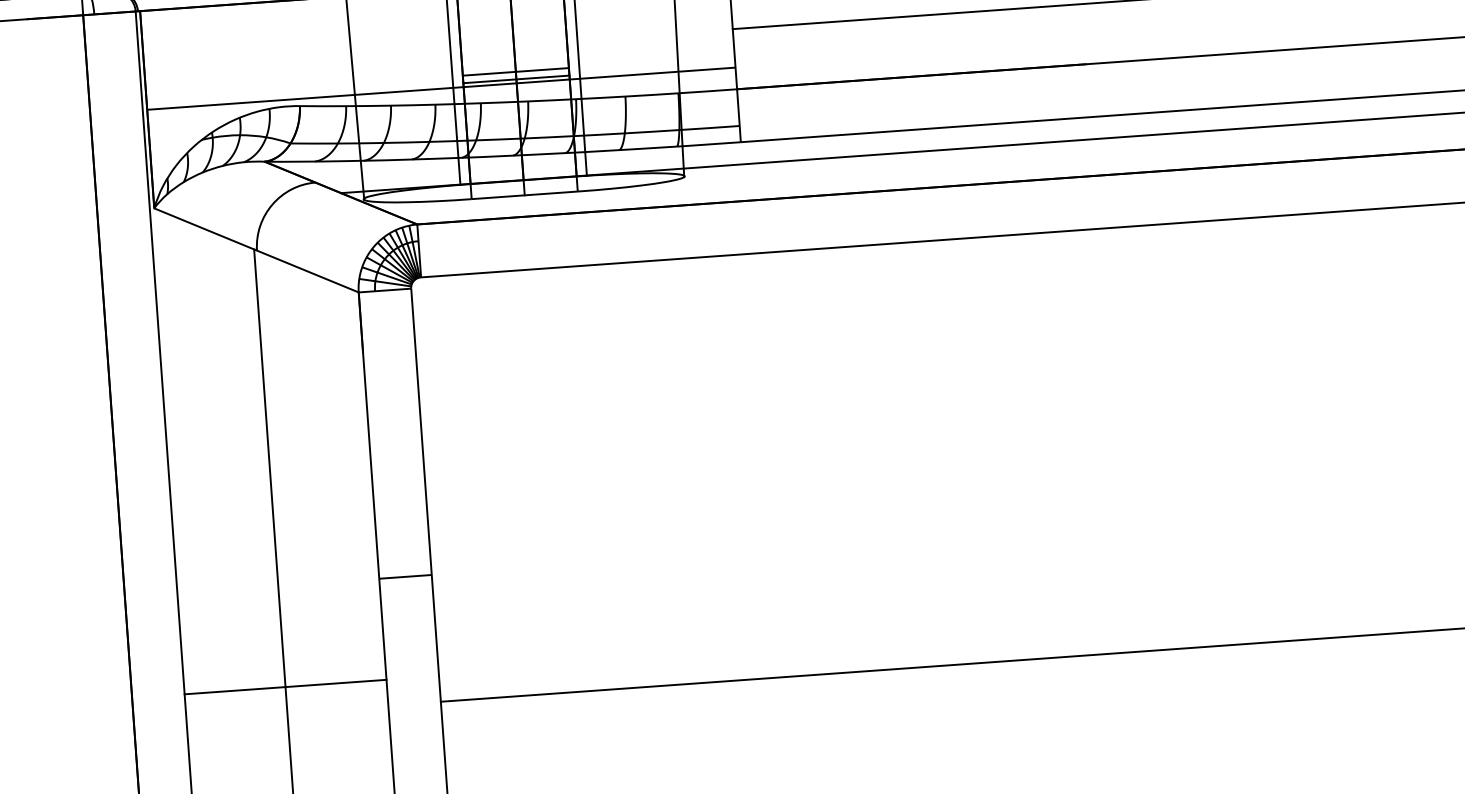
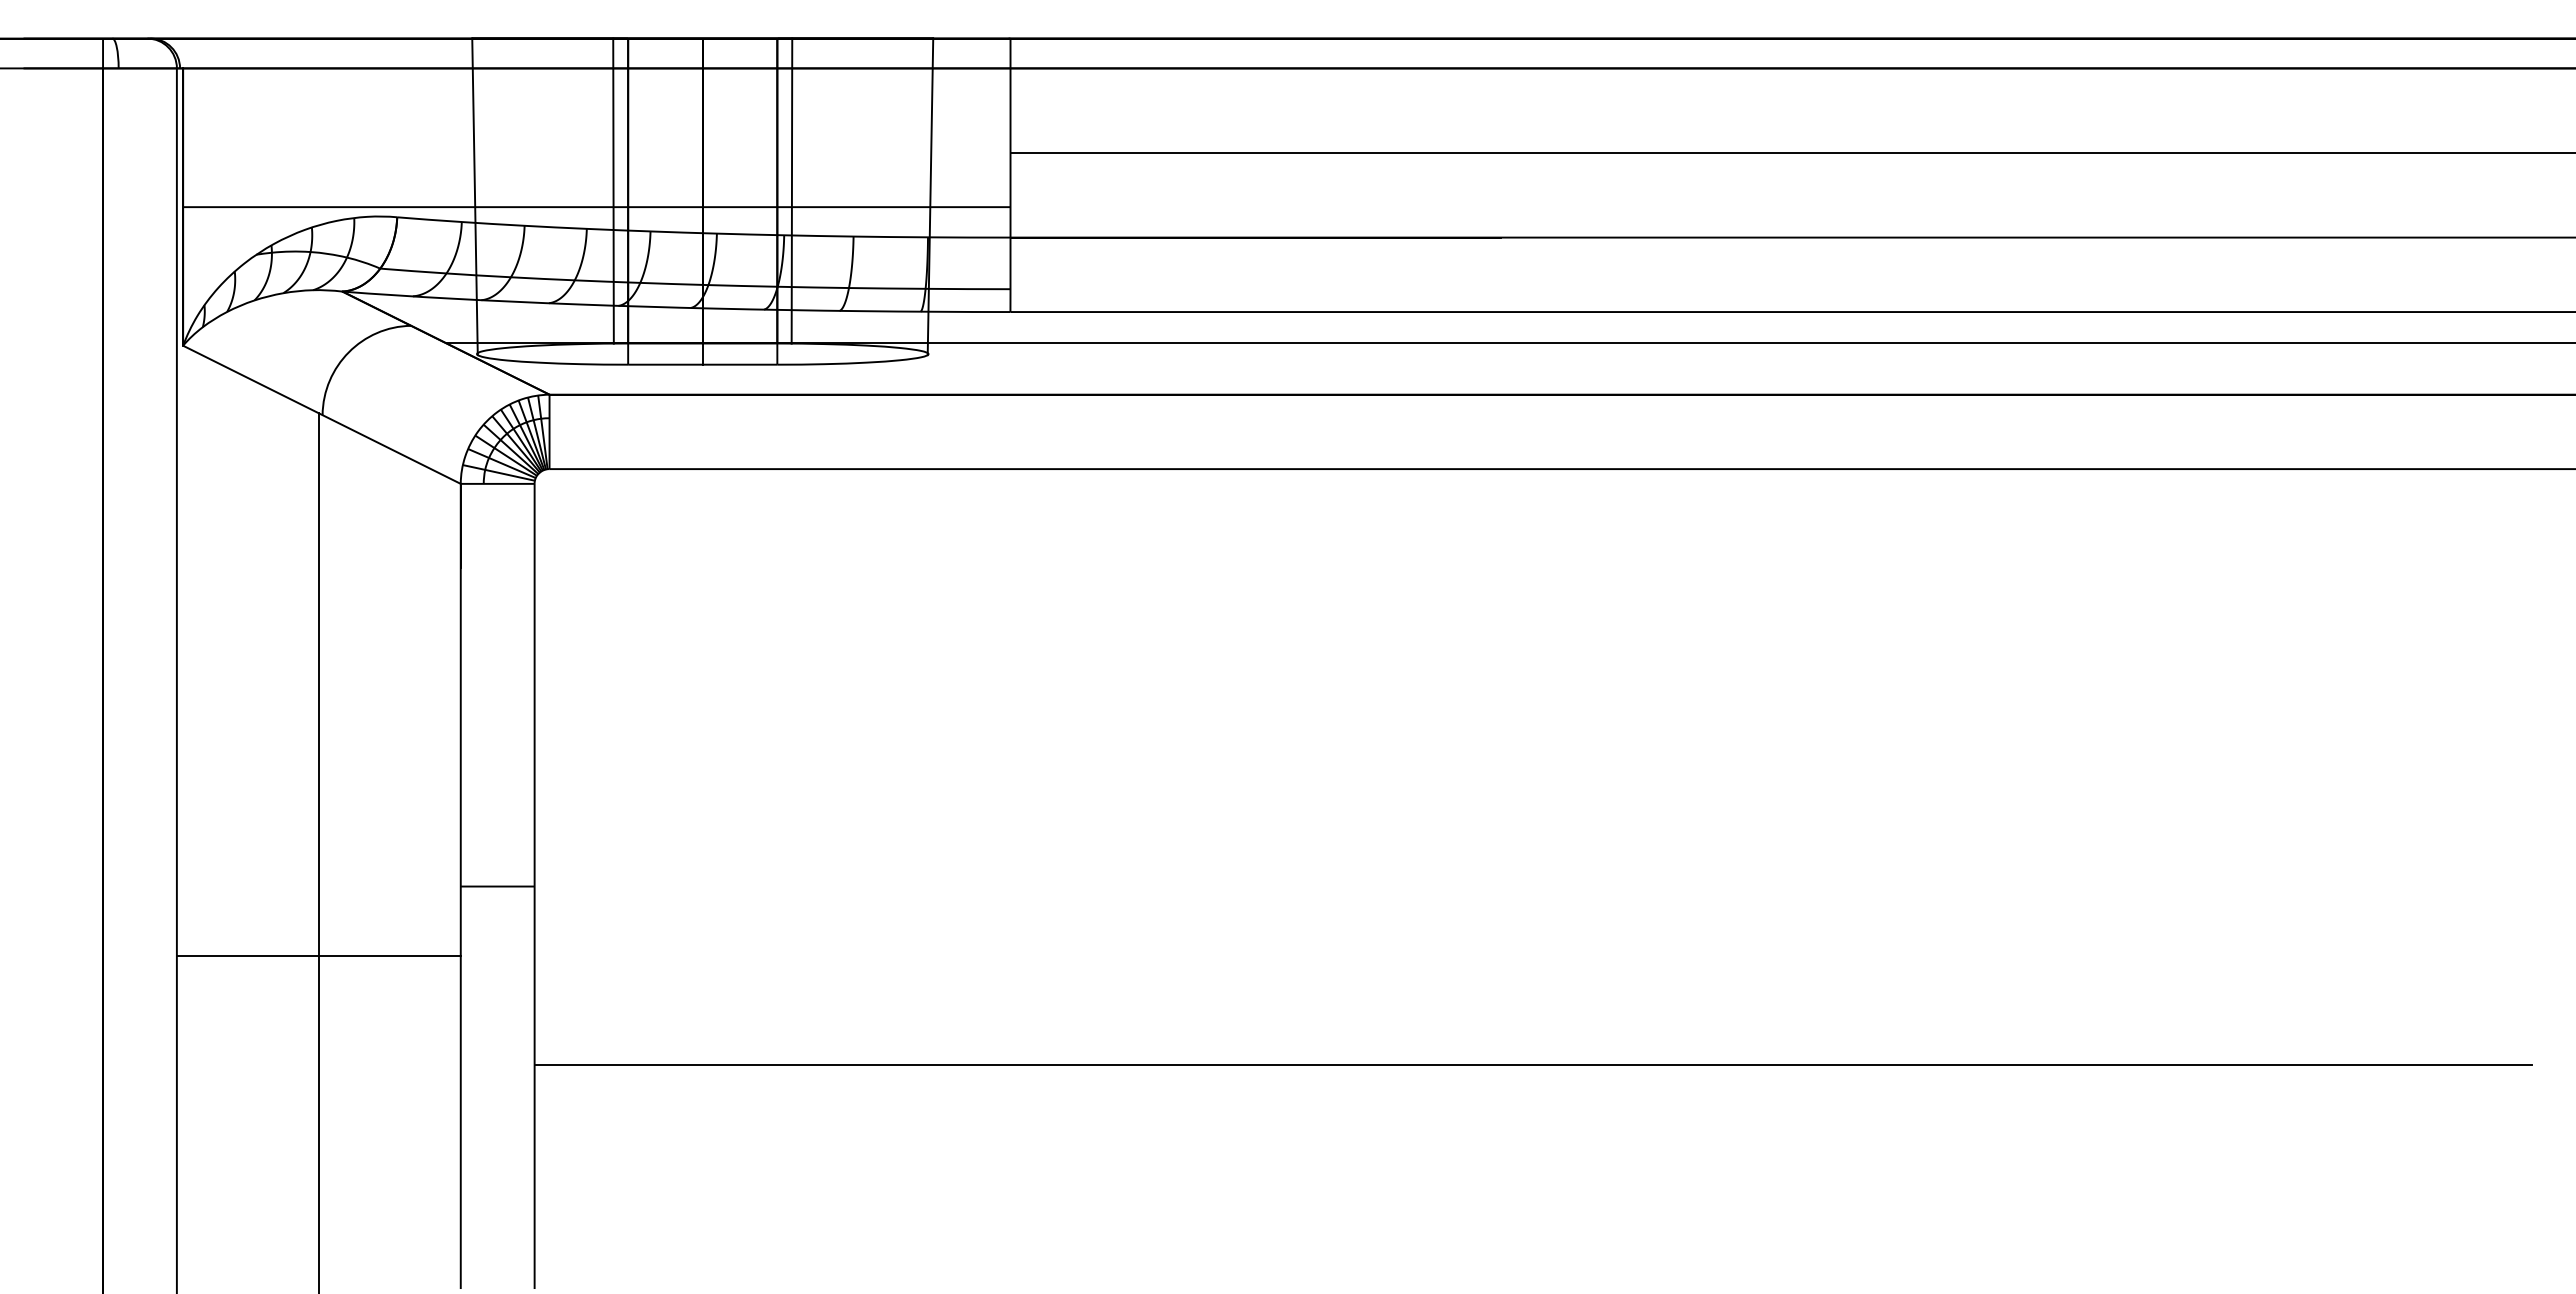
line: (515, 72) -> (702, 191), removed
line: (516, 79) -> (702, 201), removed
line: (285, 686) -> (318, 955), moved

